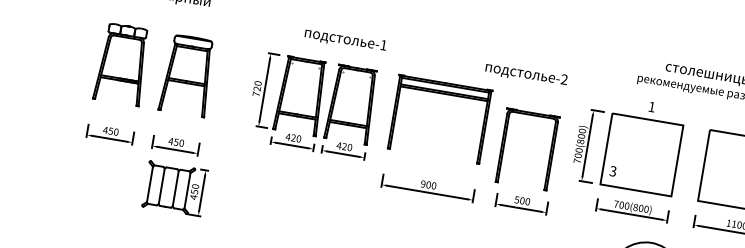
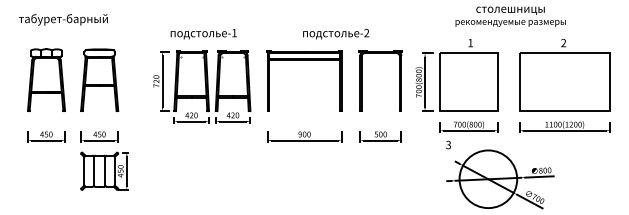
text: (345, 40) -> (203, 34), moved
text: (526, 75) -> (336, 34), moved
part: (504, 144) -> (362, 80), moved
text: (613, 170) -> (448, 144), moved

